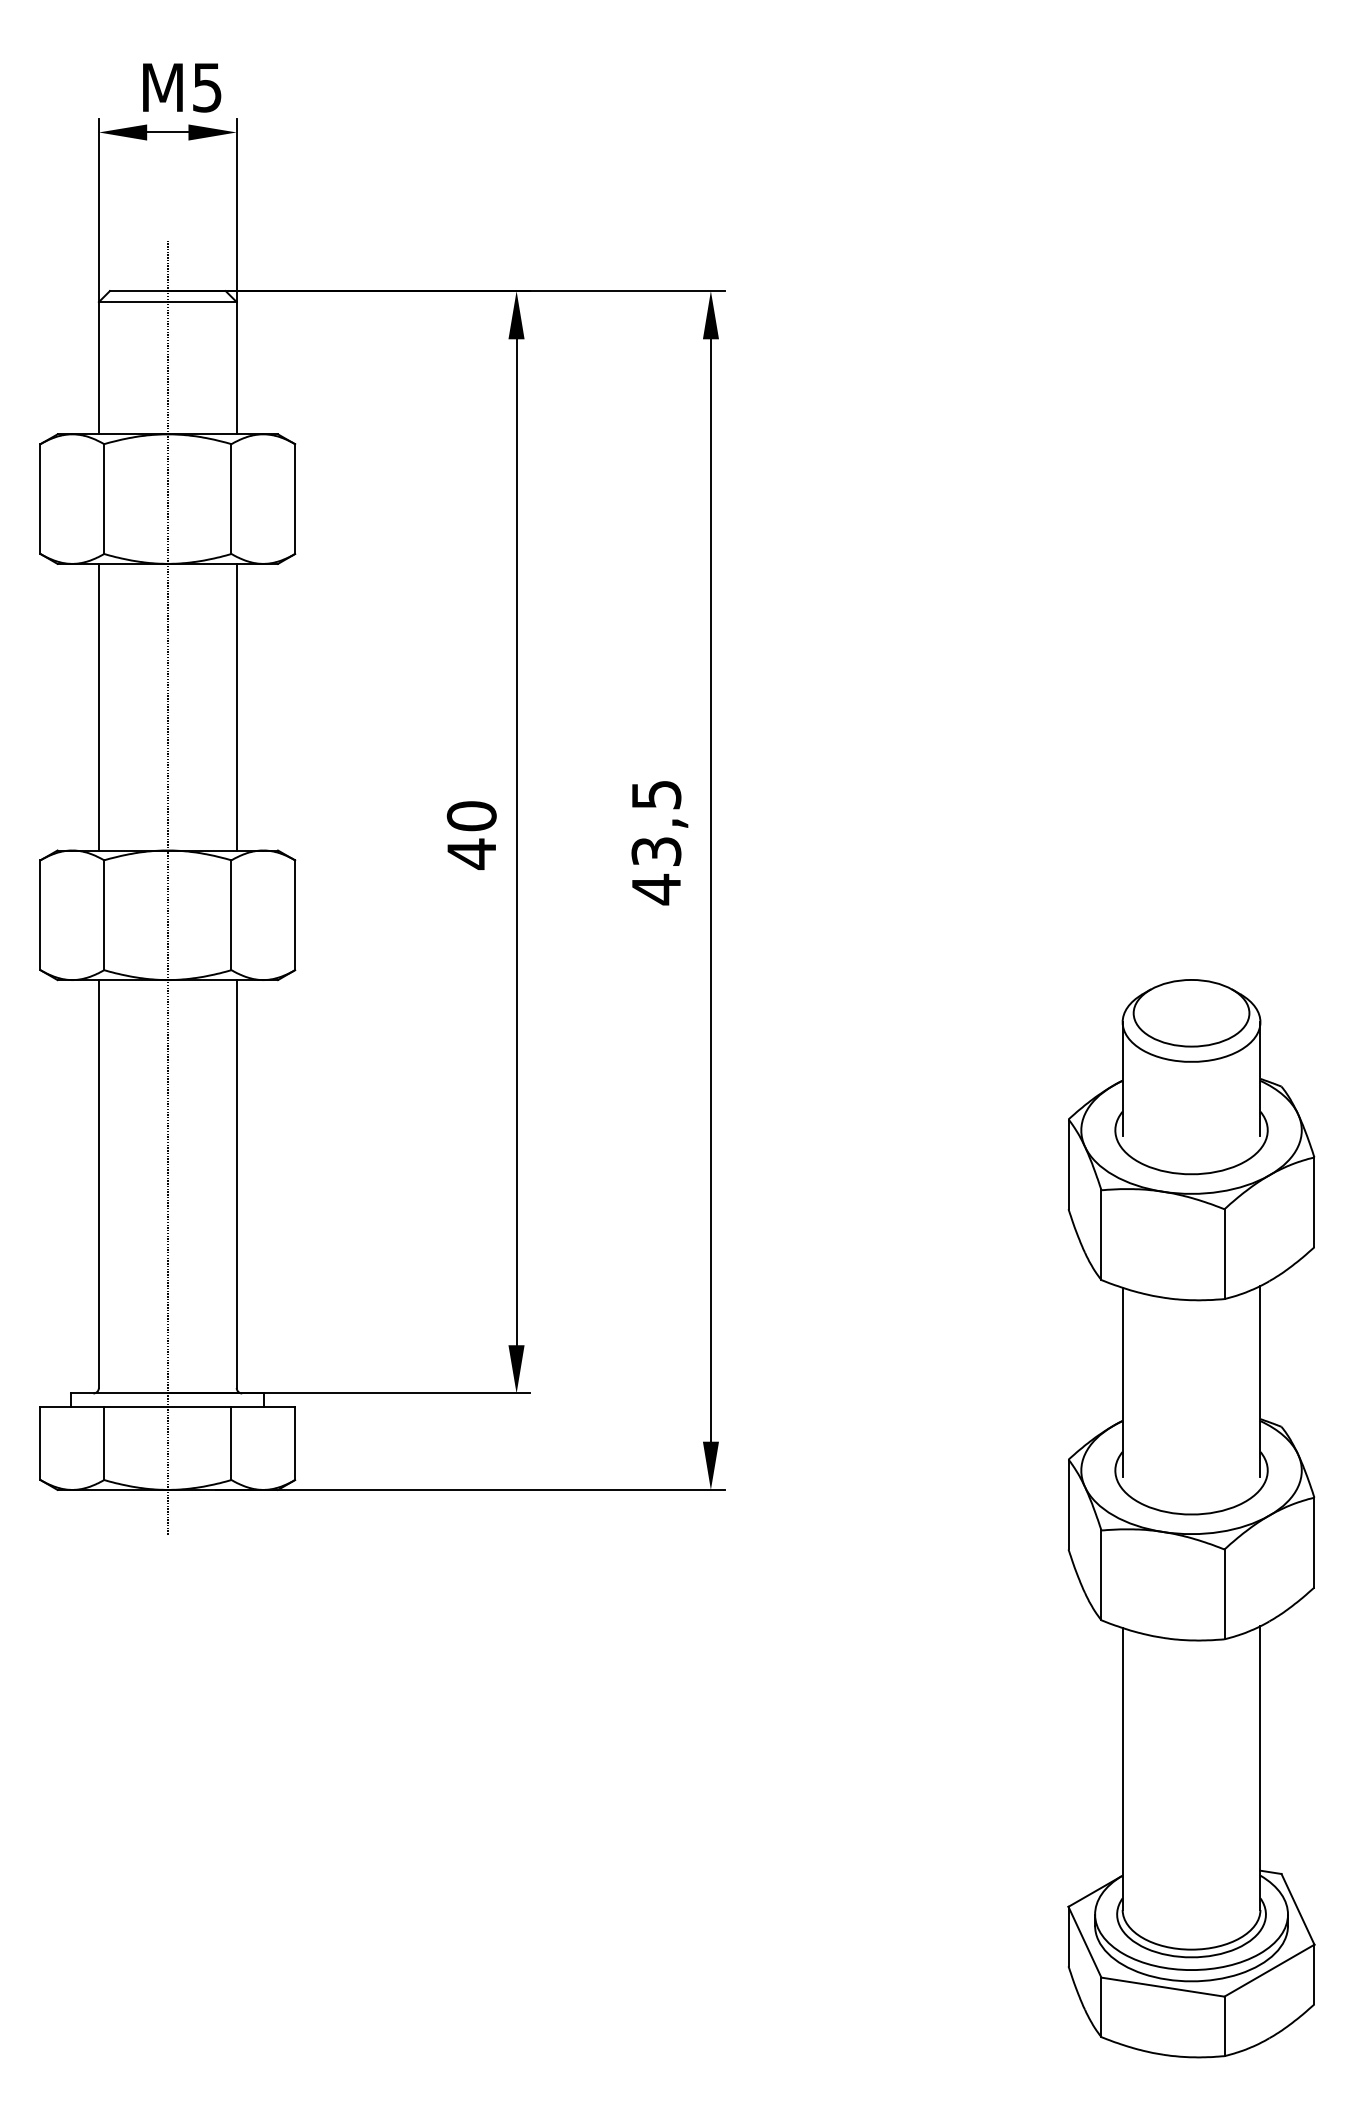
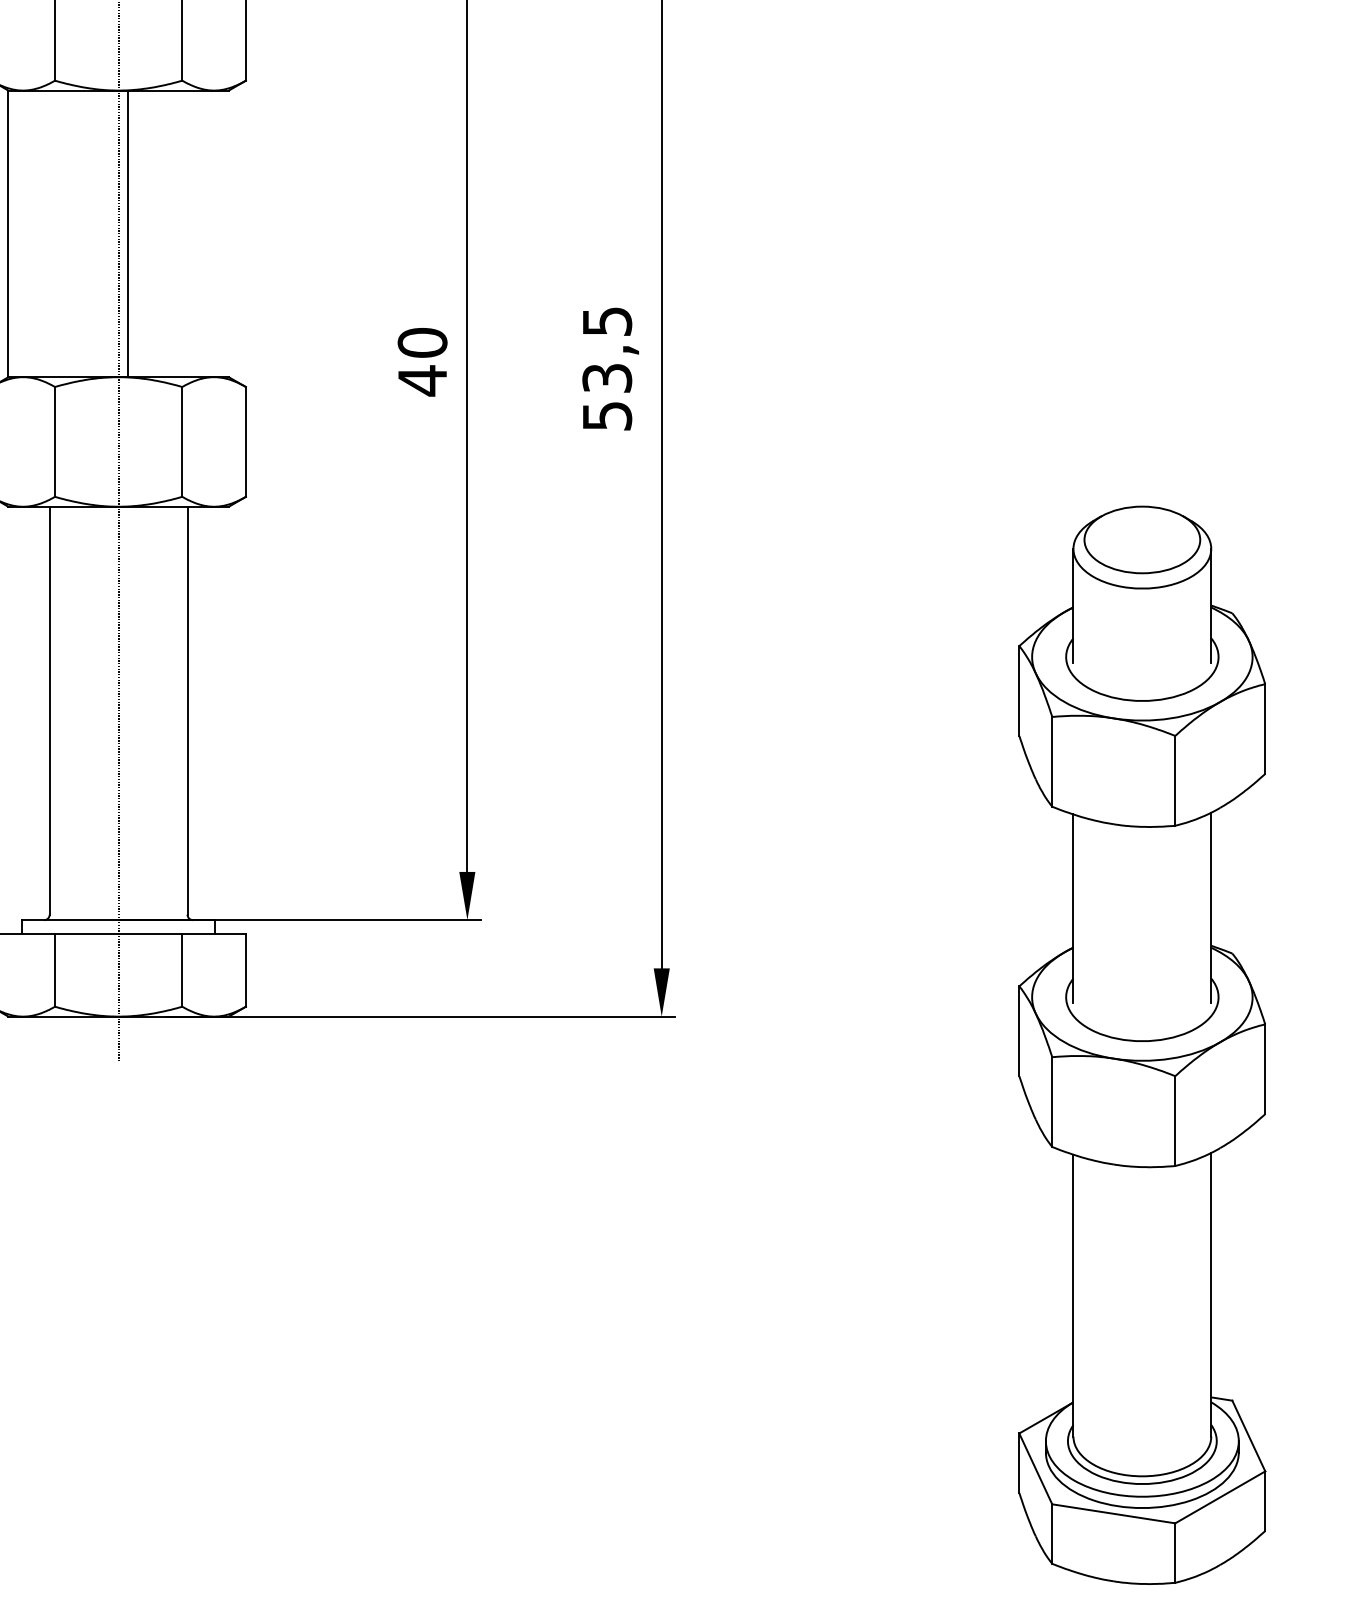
line: (98, 706) -> (7, 233), moved
line: (236, 706) -> (127, 233), moved
text: (656, 889) -> (607, 416), 43,5 -> 53,5

